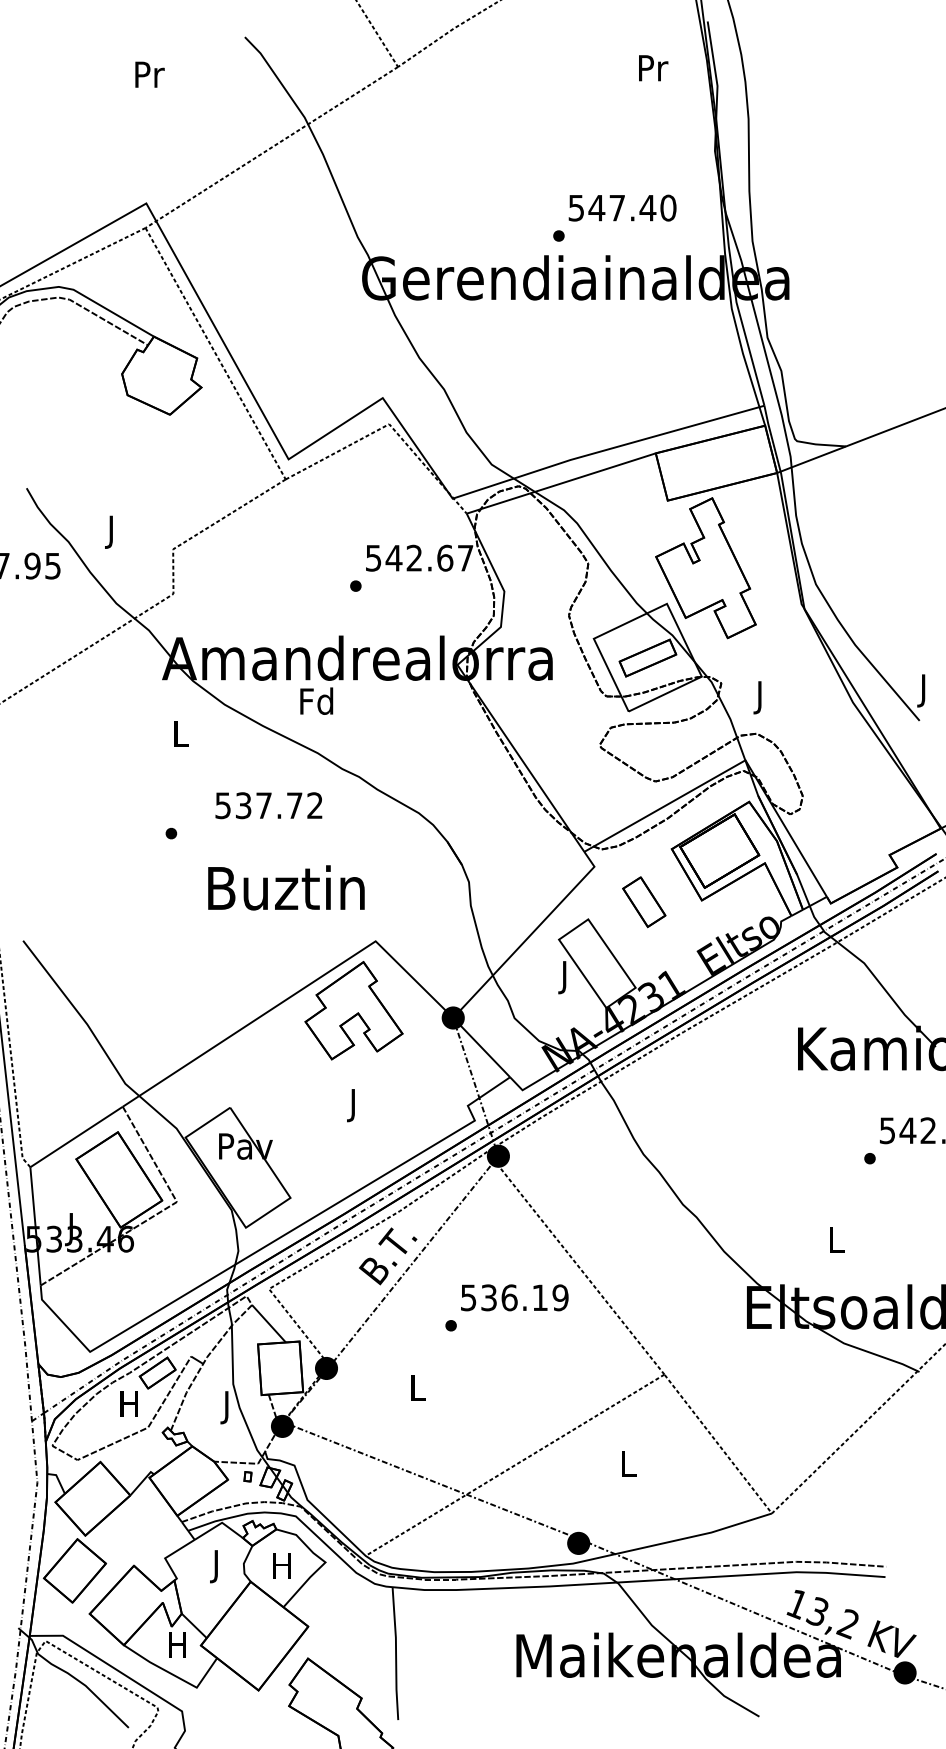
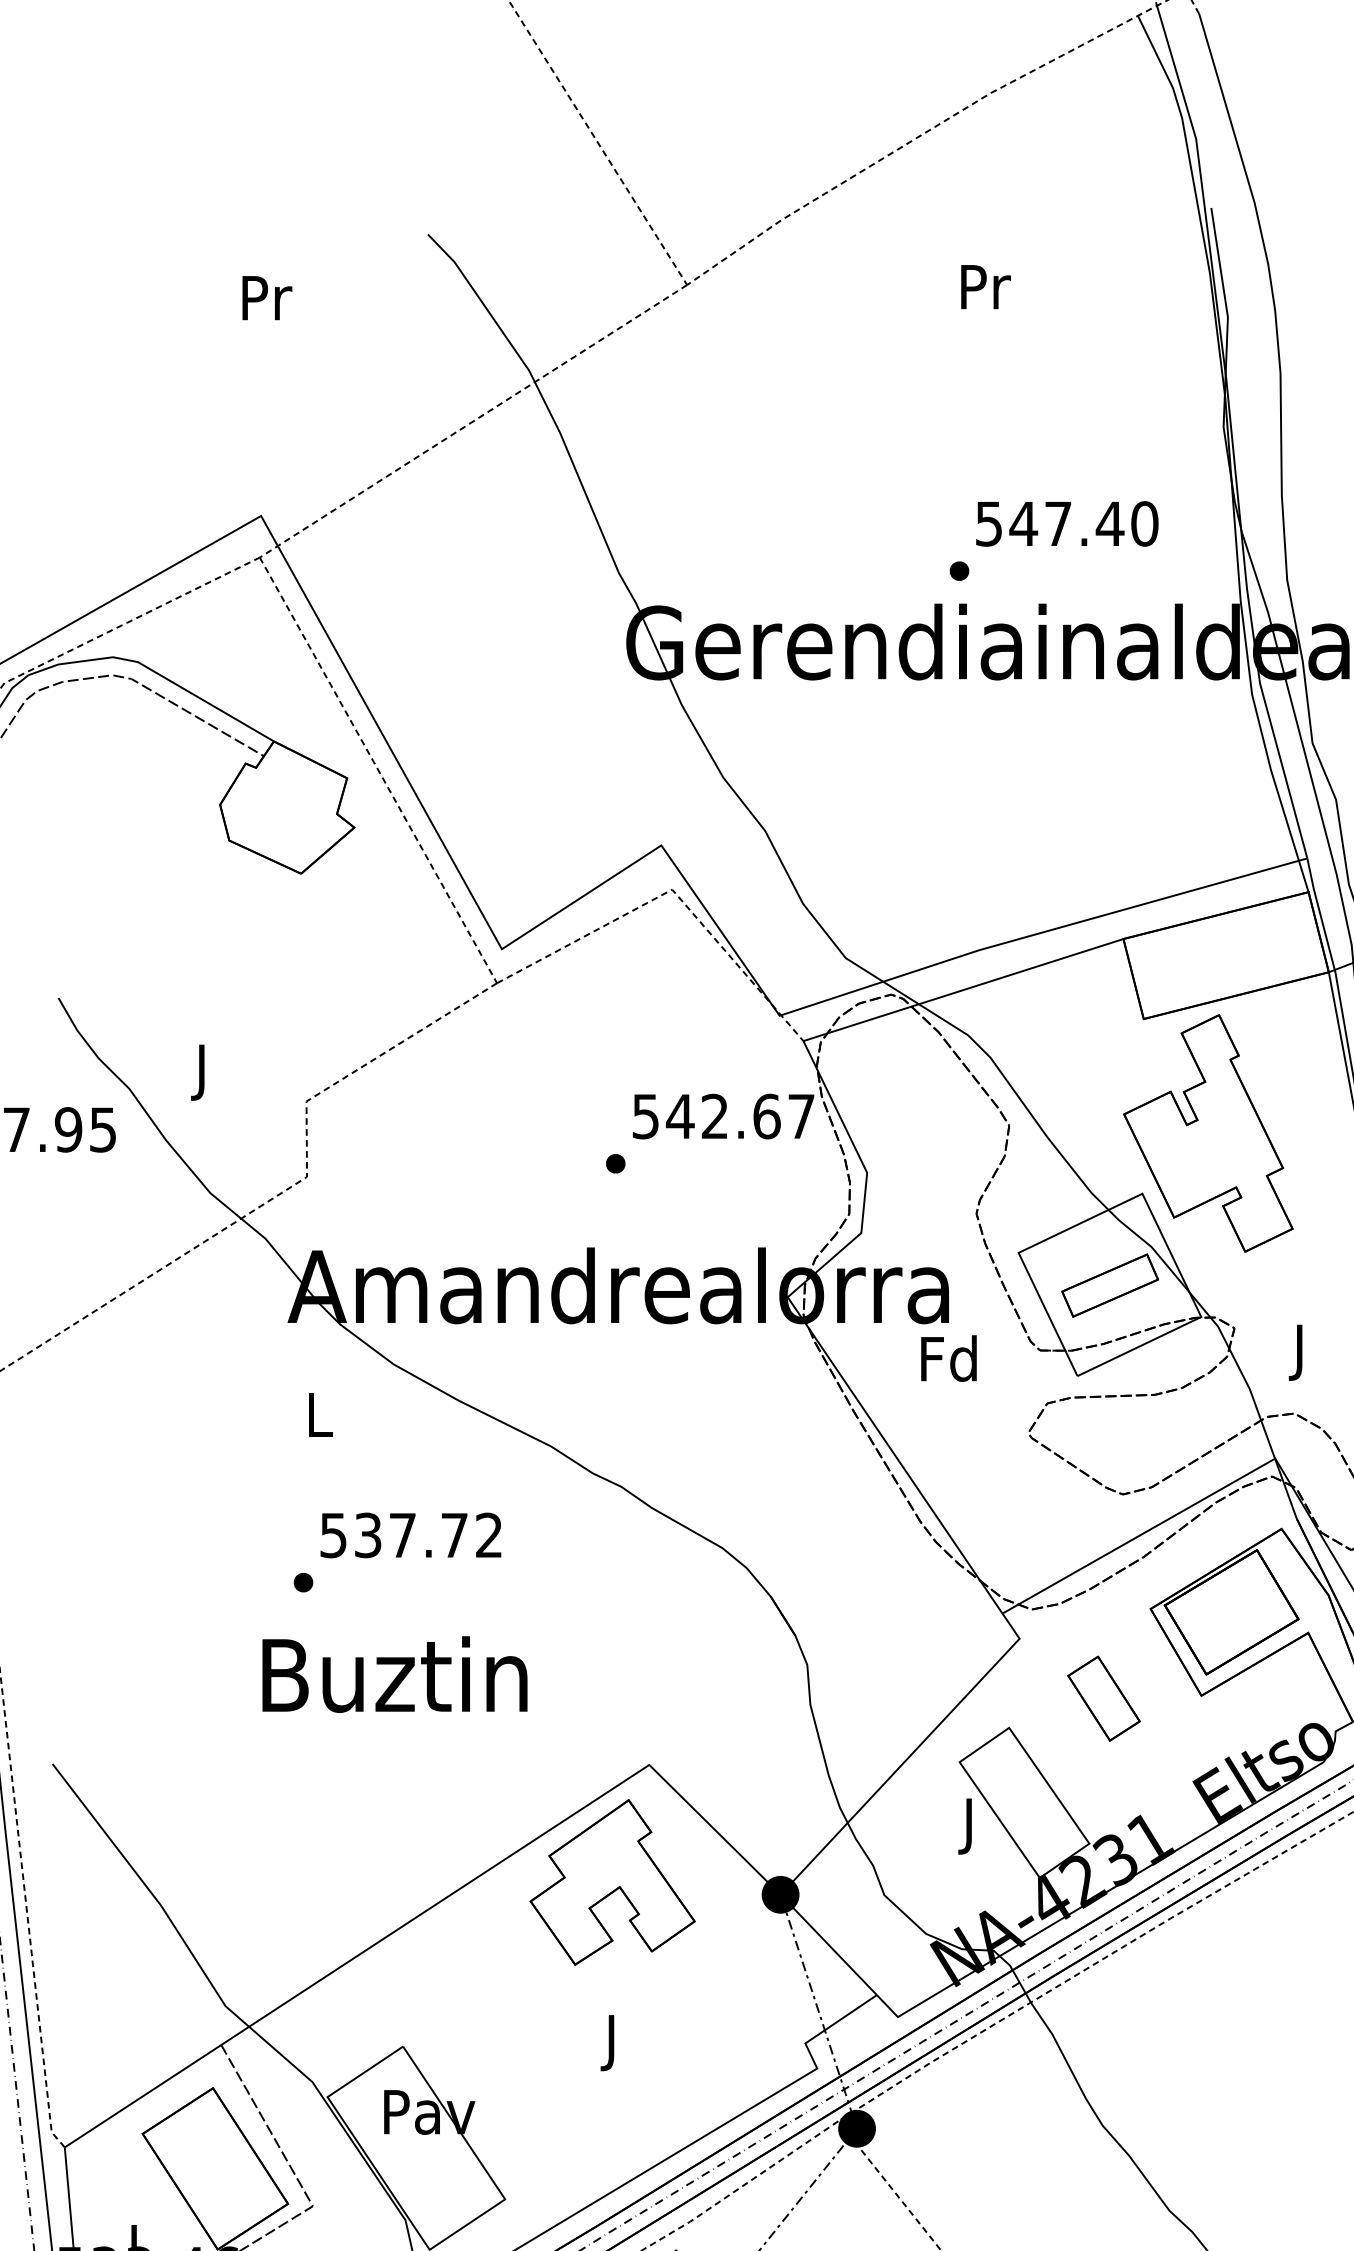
text: (653, 68) -> (985, 287), moved
text: (316, 700) -> (948, 1357), moved
text: (268, 805) -> (410, 1535), moved
text: (286, 887) -> (395, 1673), moved

